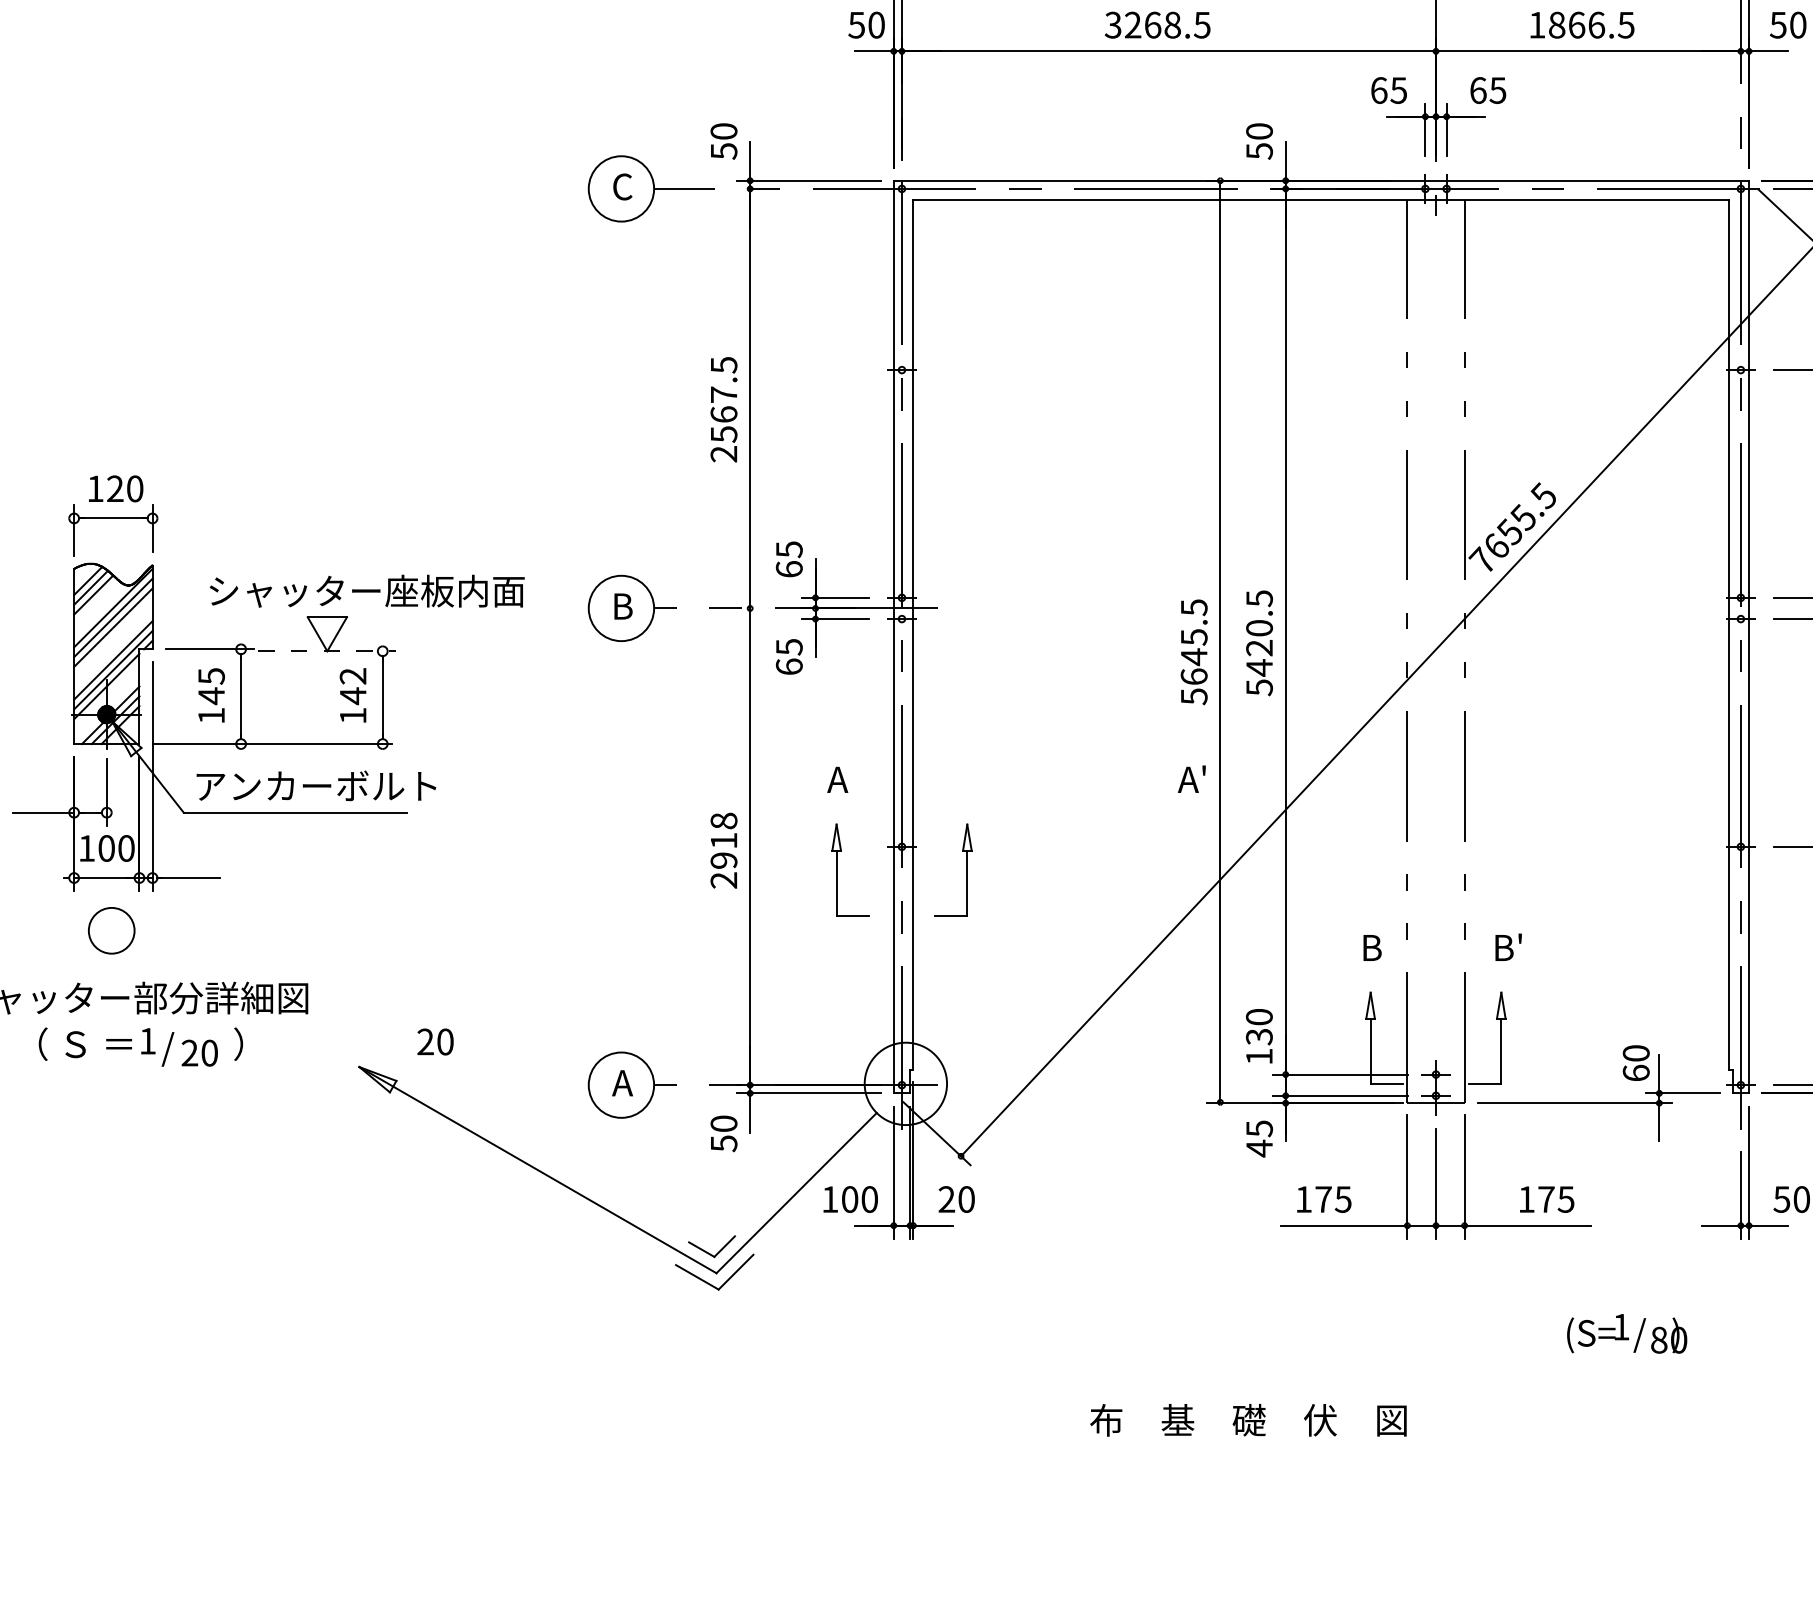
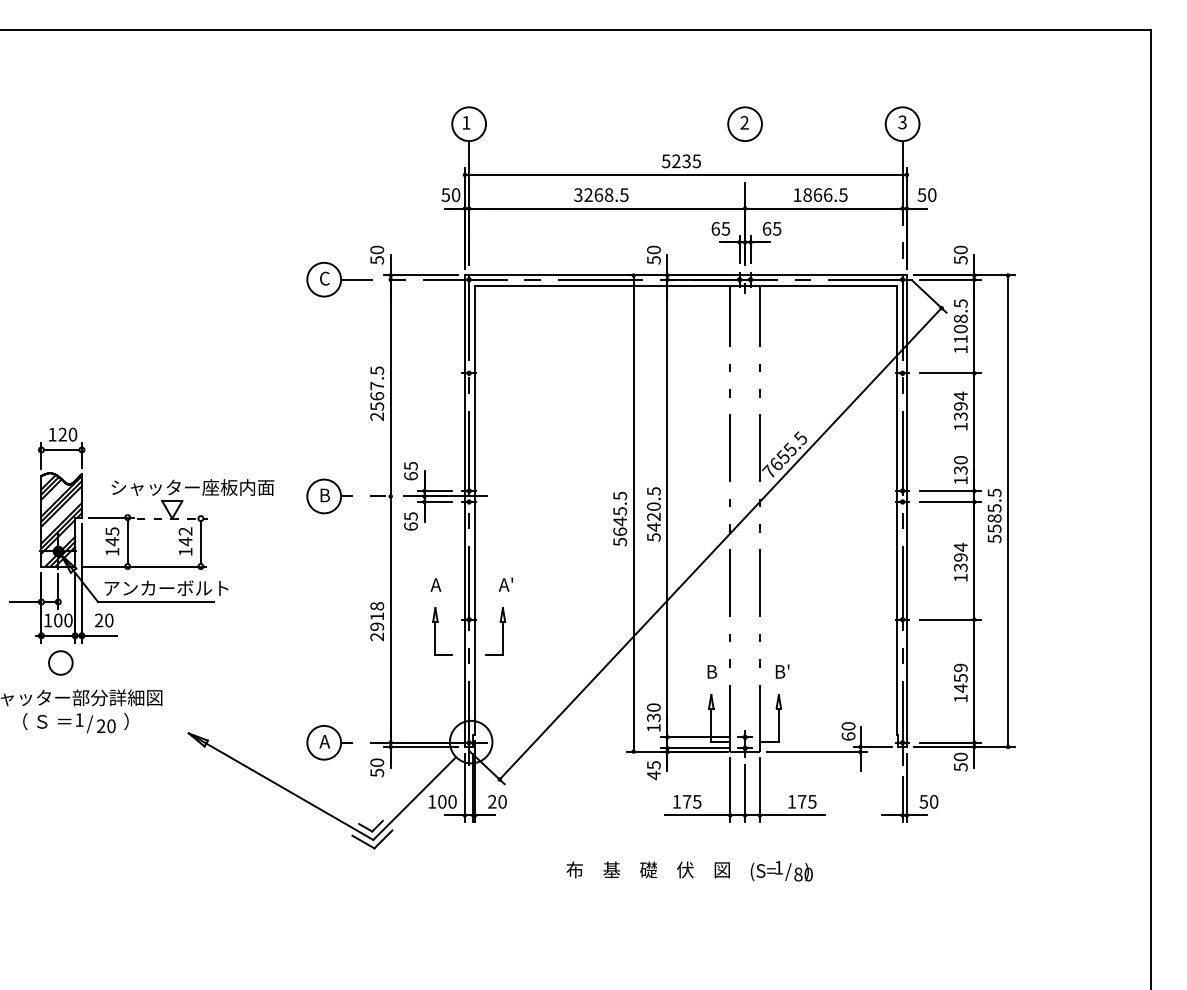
text: (1190, 778) -> (505, 584), moved
text: (434, 1042) -> (103, 620), moved
text: (1626, 1334) -> (781, 871), moved
text: (1247, 1419) -> (647, 869), moved

